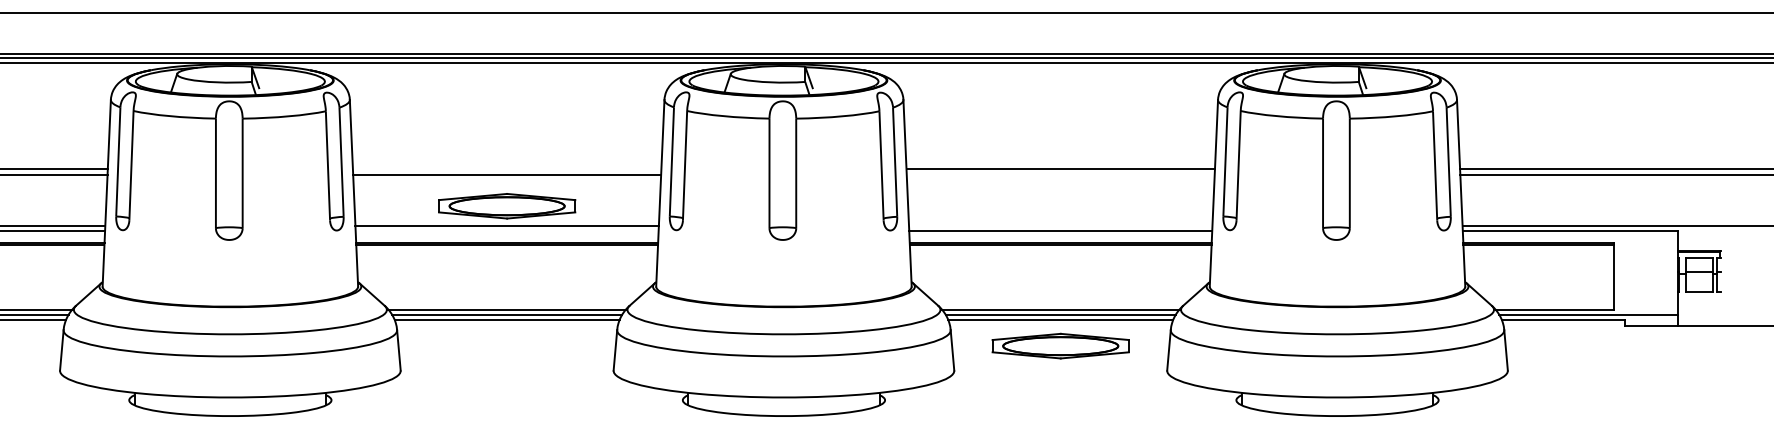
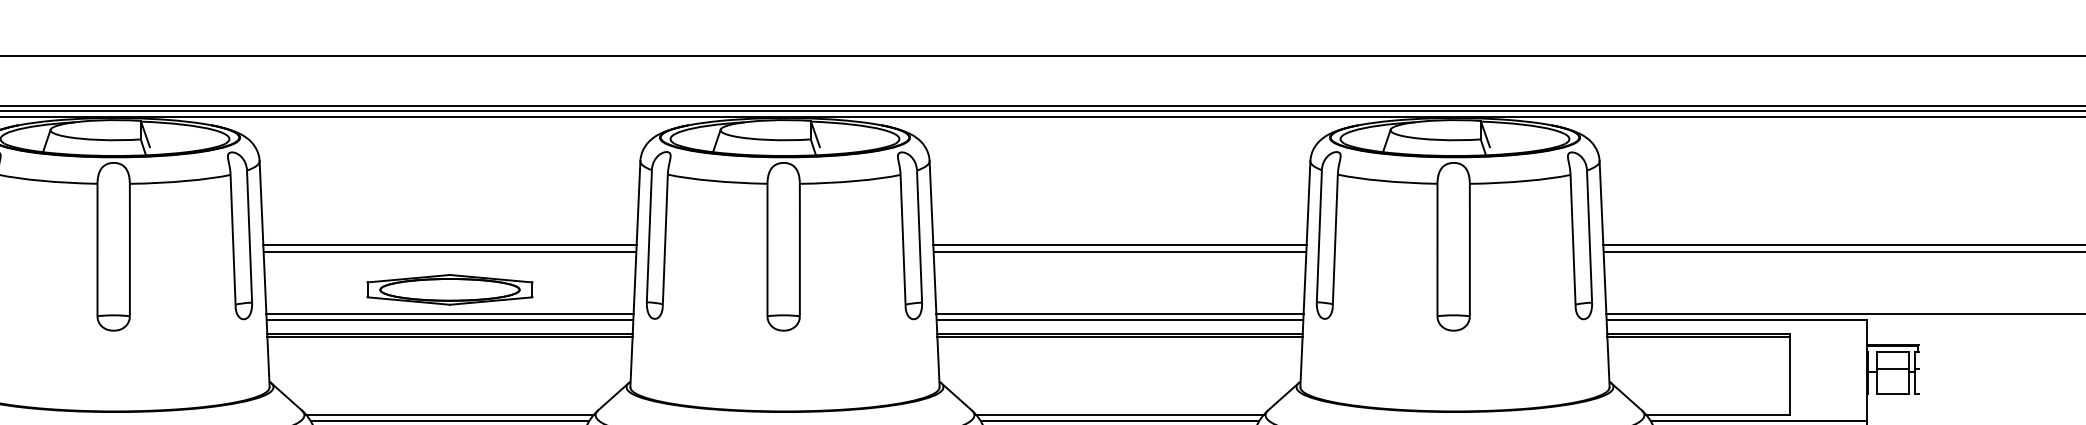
line: (506, 169) -> (449, 245), added
line: (1060, 174) -> (1119, 251), added
line: (1060, 226) -> (1119, 314), added
line: (506, 231) -> (449, 320), added

